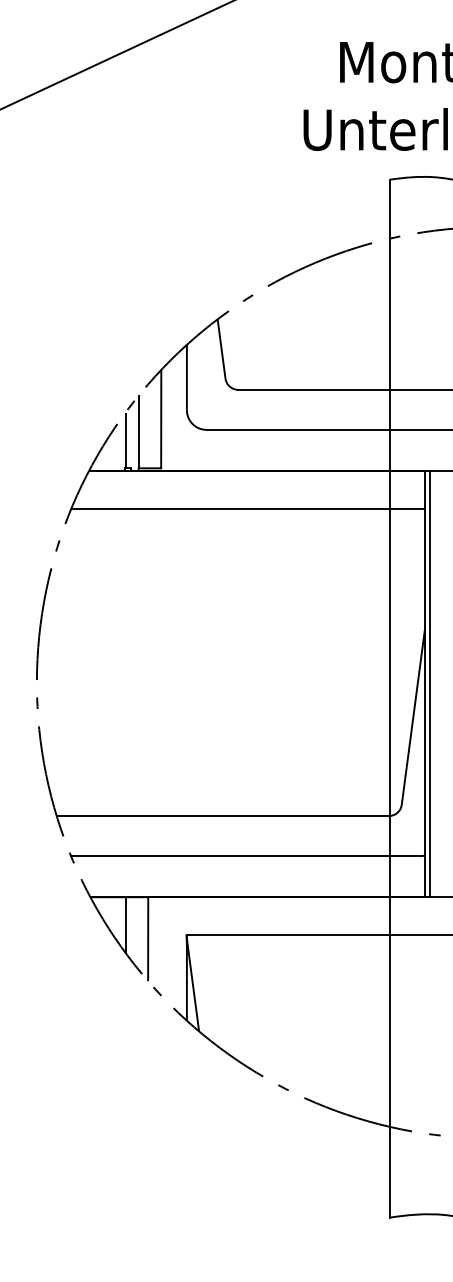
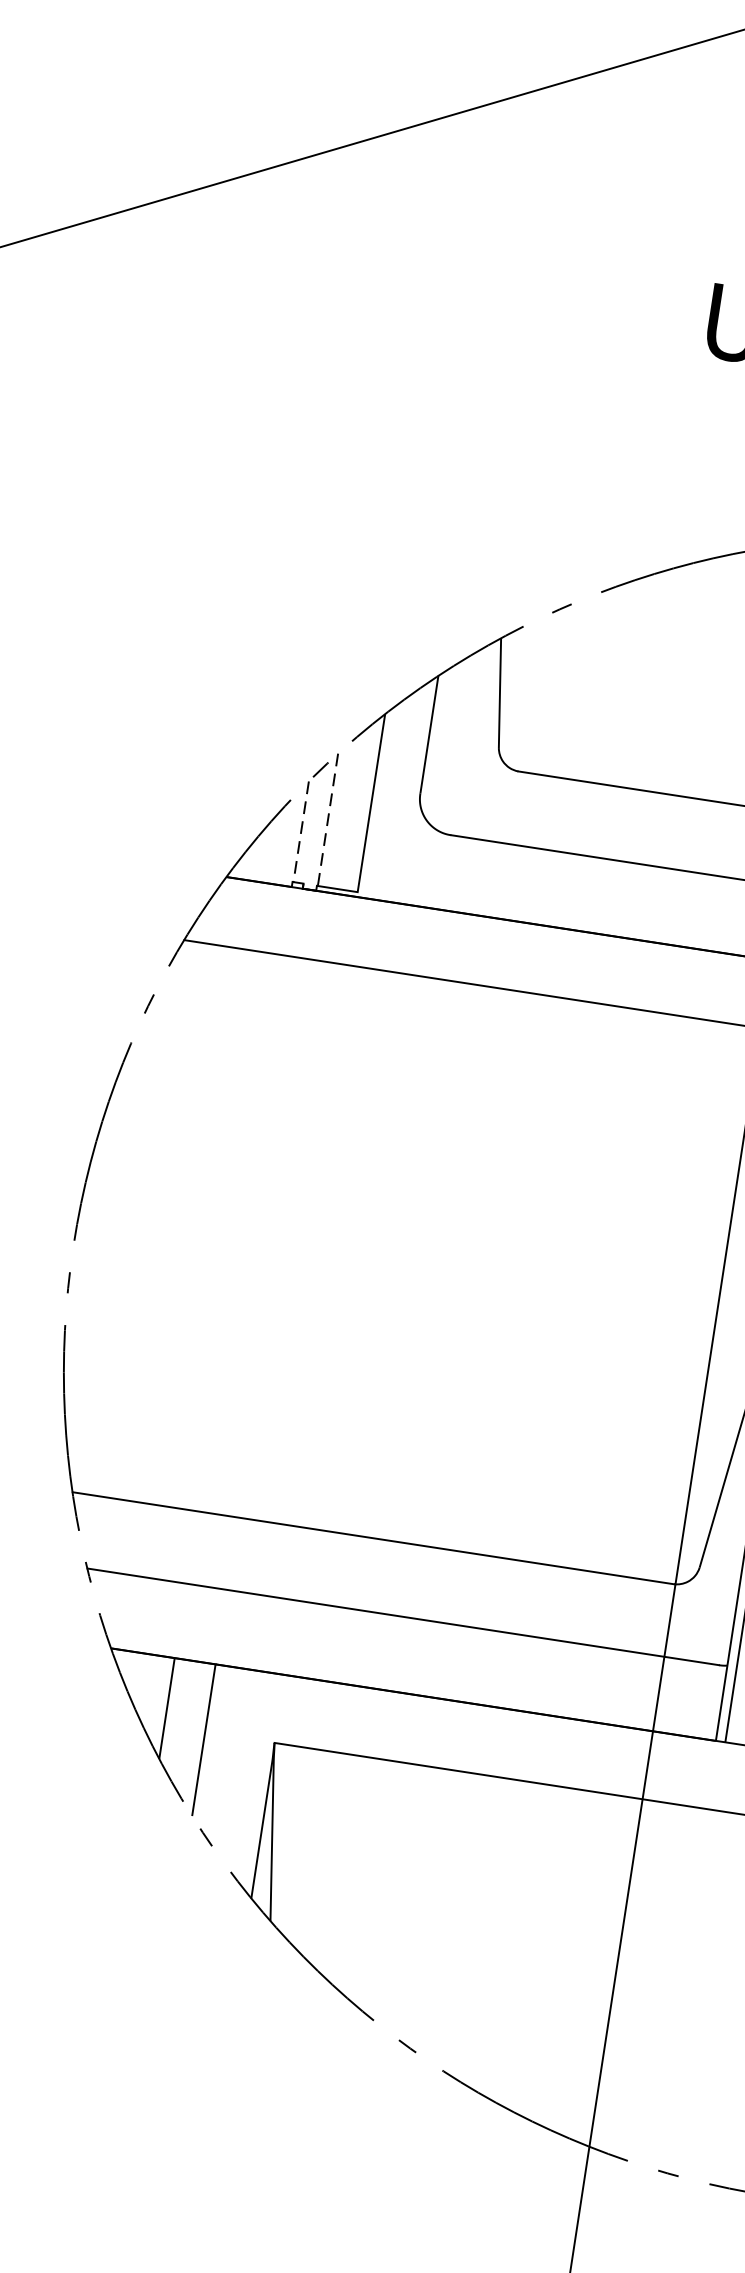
line: (139, 431) -> (328, 819), solid -> dashed
line: (125, 440) -> (300, 831), solid -> dashed

